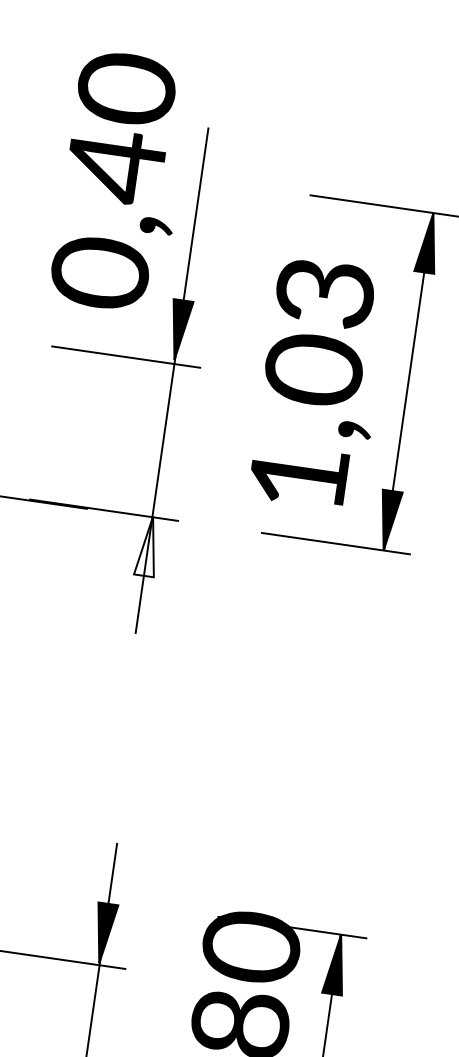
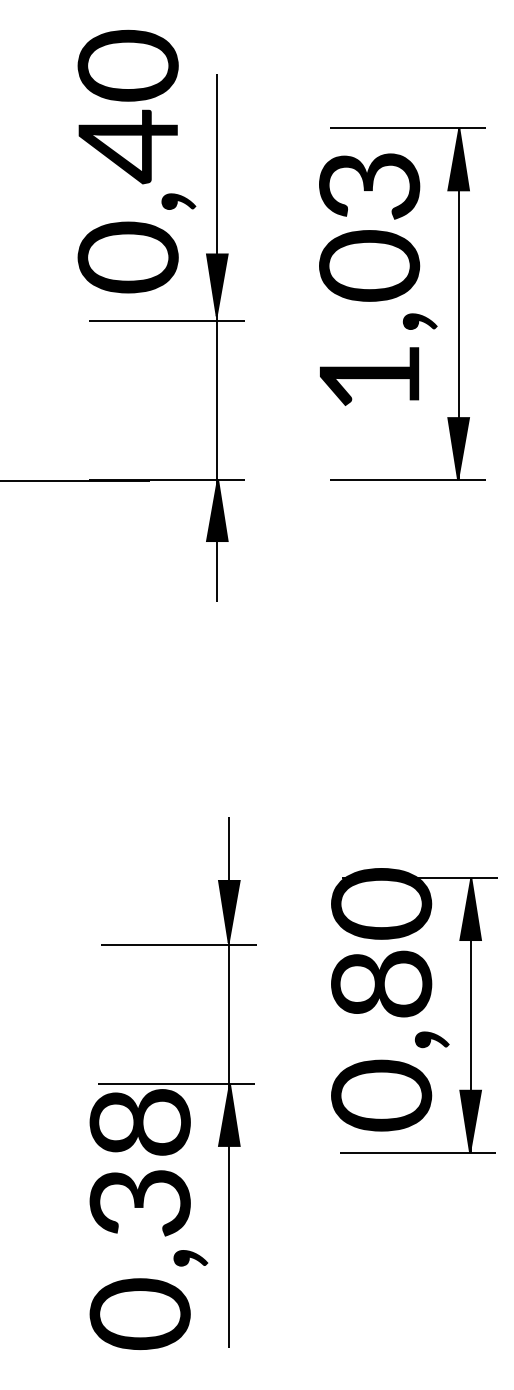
text: (121, 181) -> (136, 161), moved
text: (320, 384) -> (378, 279), moved
fill: (148, 546) -> (217, 510), added

